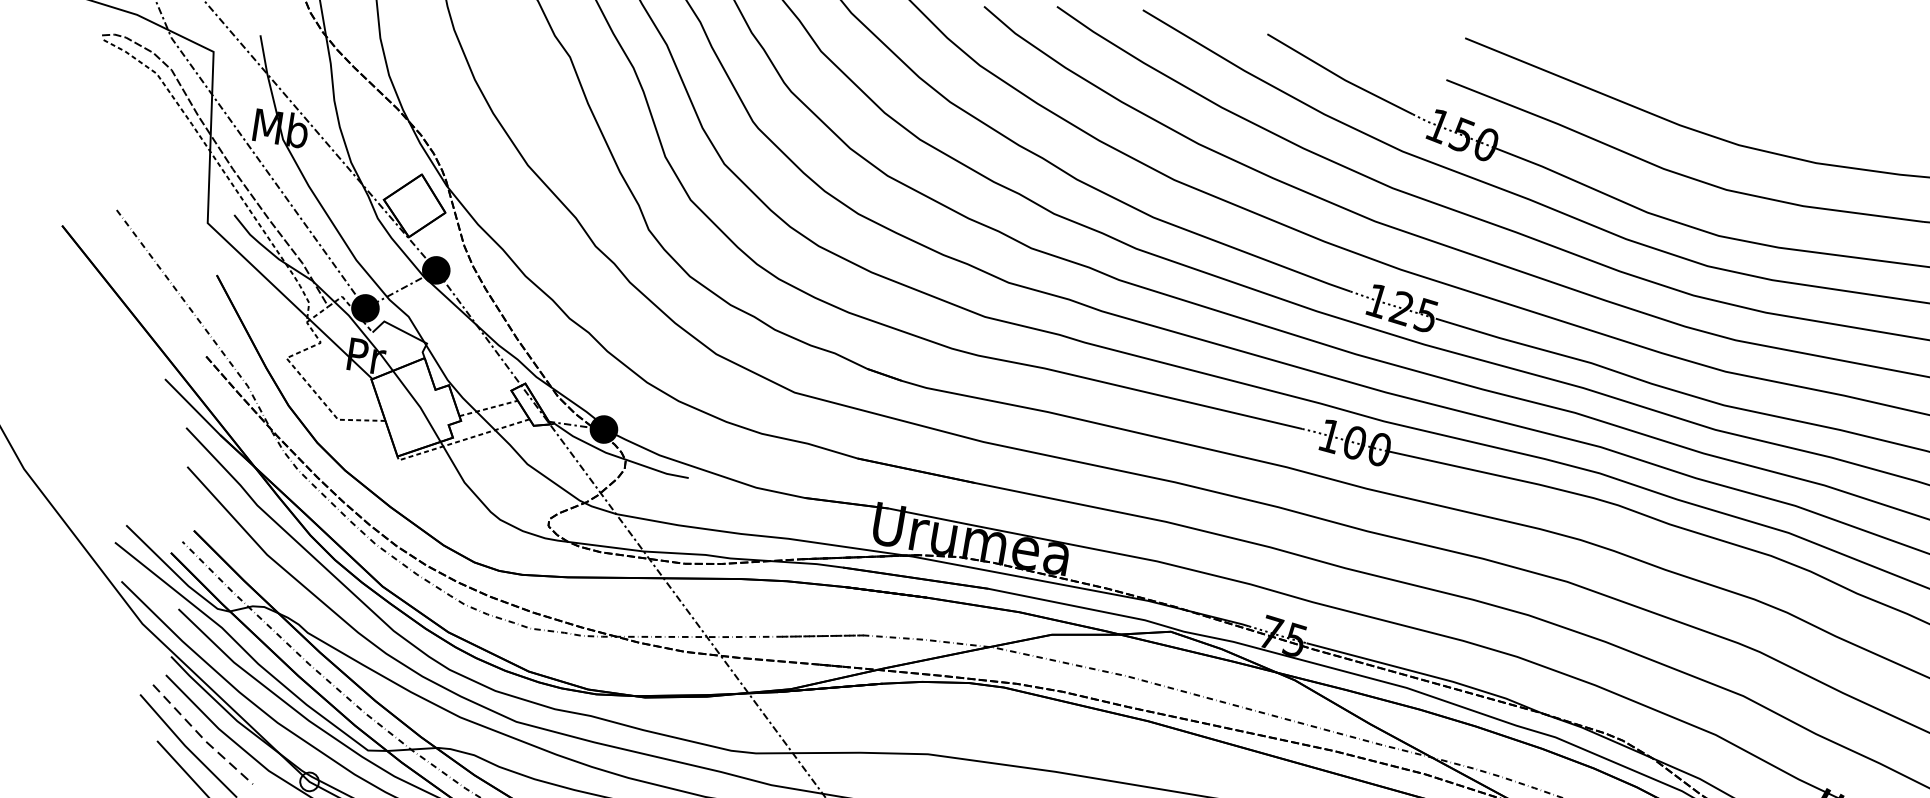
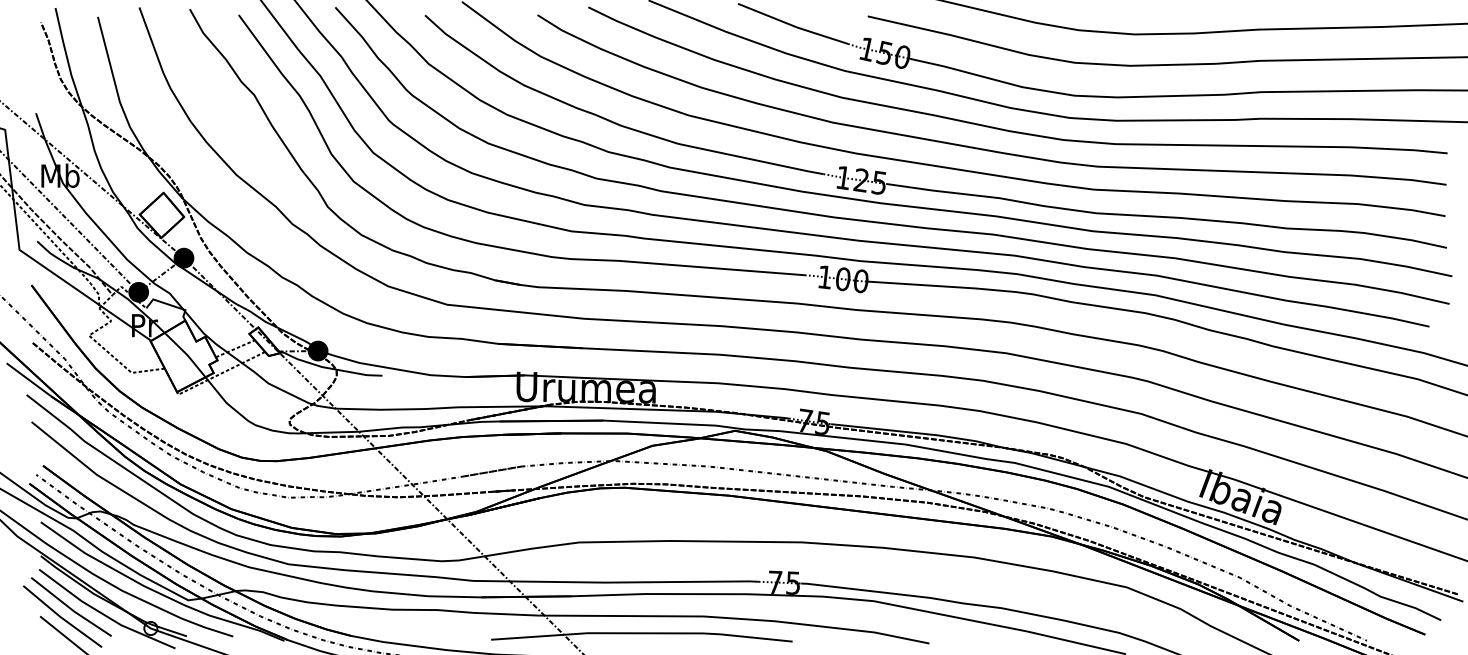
line: (202, 738) -> (71, 609), dashed -> solid

